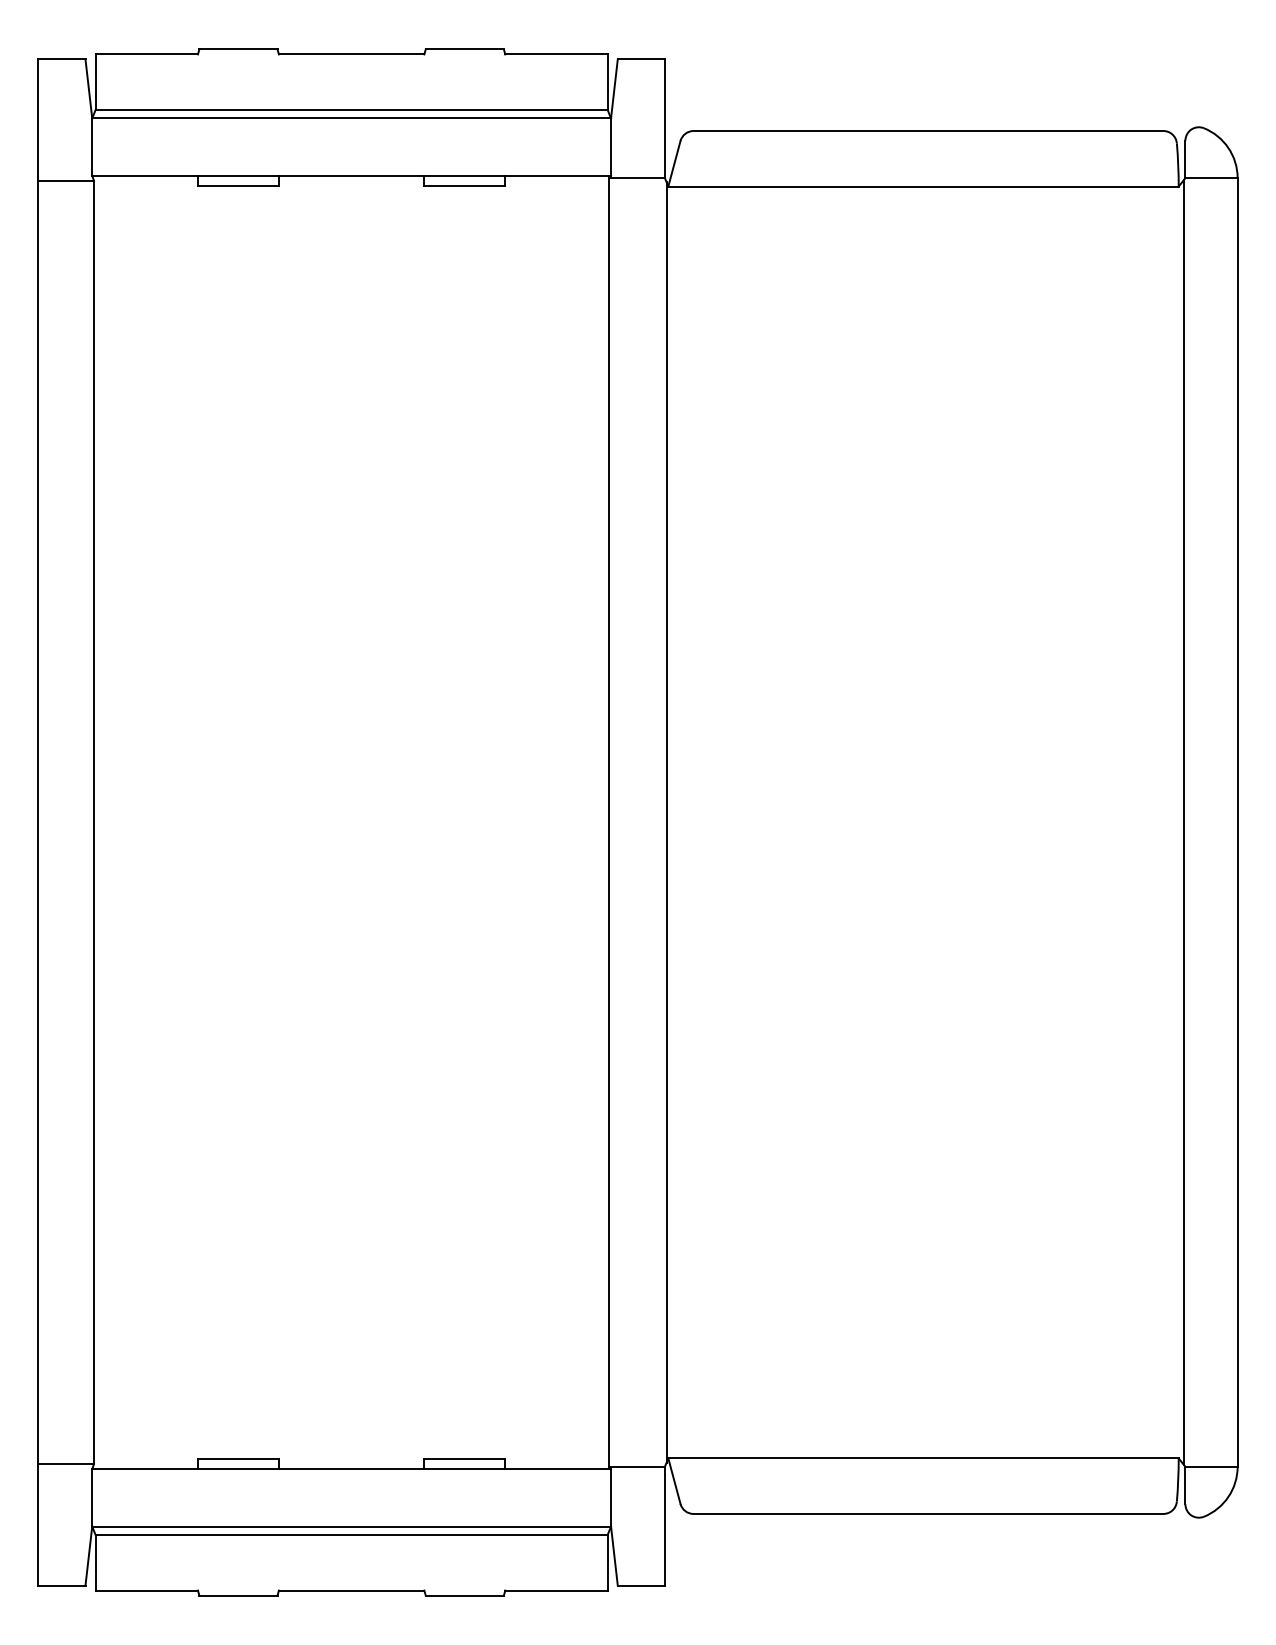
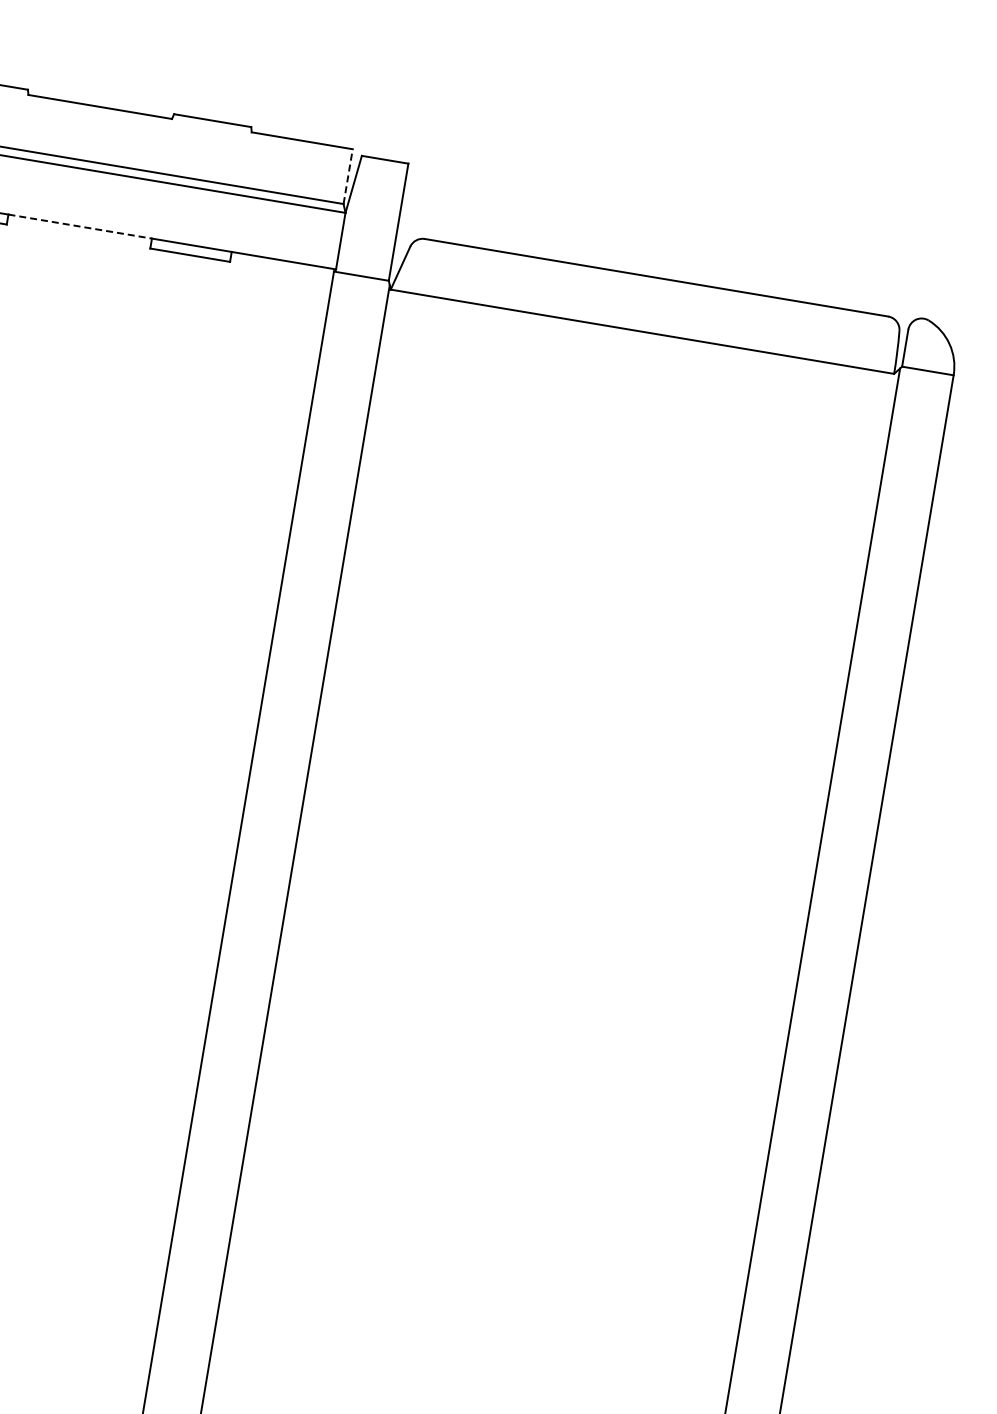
line: (607, 82) -> (347, 176), solid -> dashed
line: (351, 175) -> (80, 226), solid -> dashed

